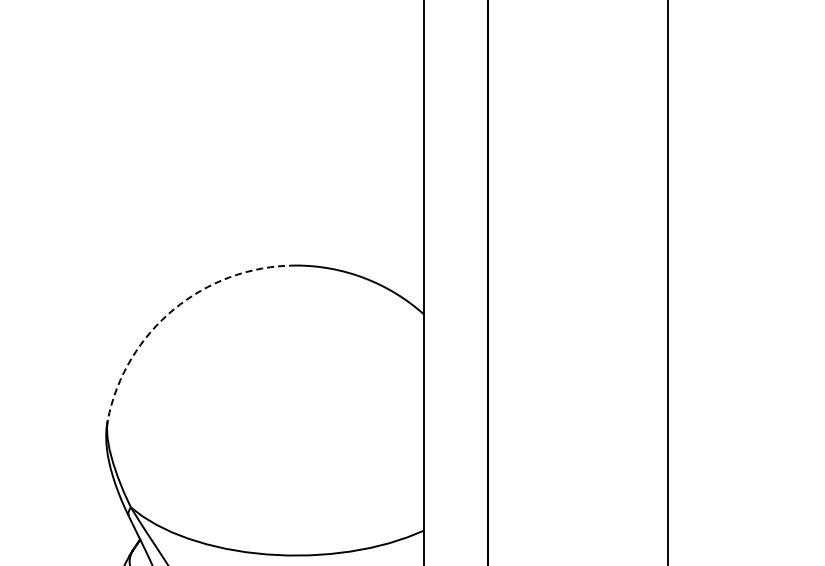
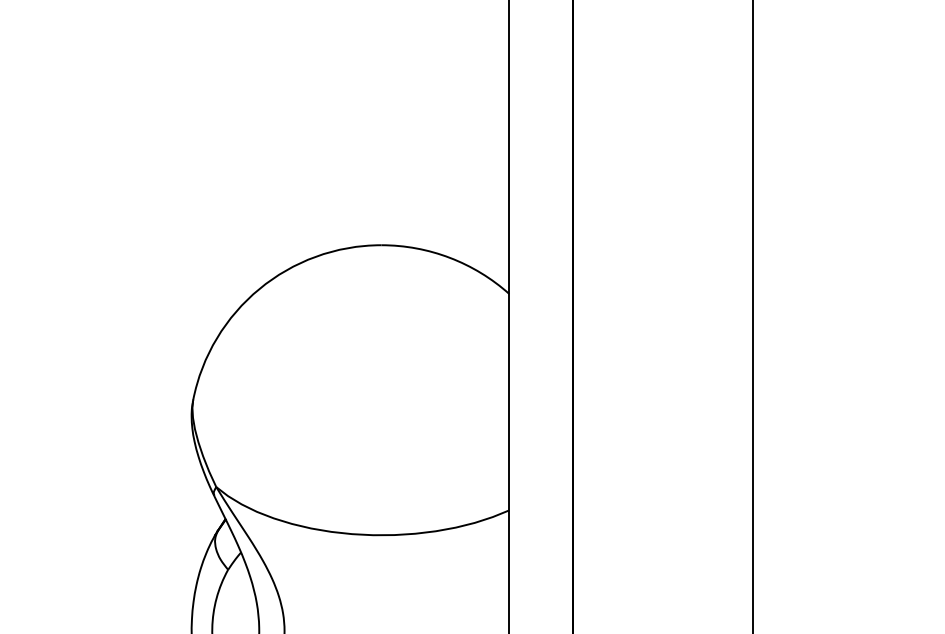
arc: (174, 309) -> (259, 289), dashed -> solid

